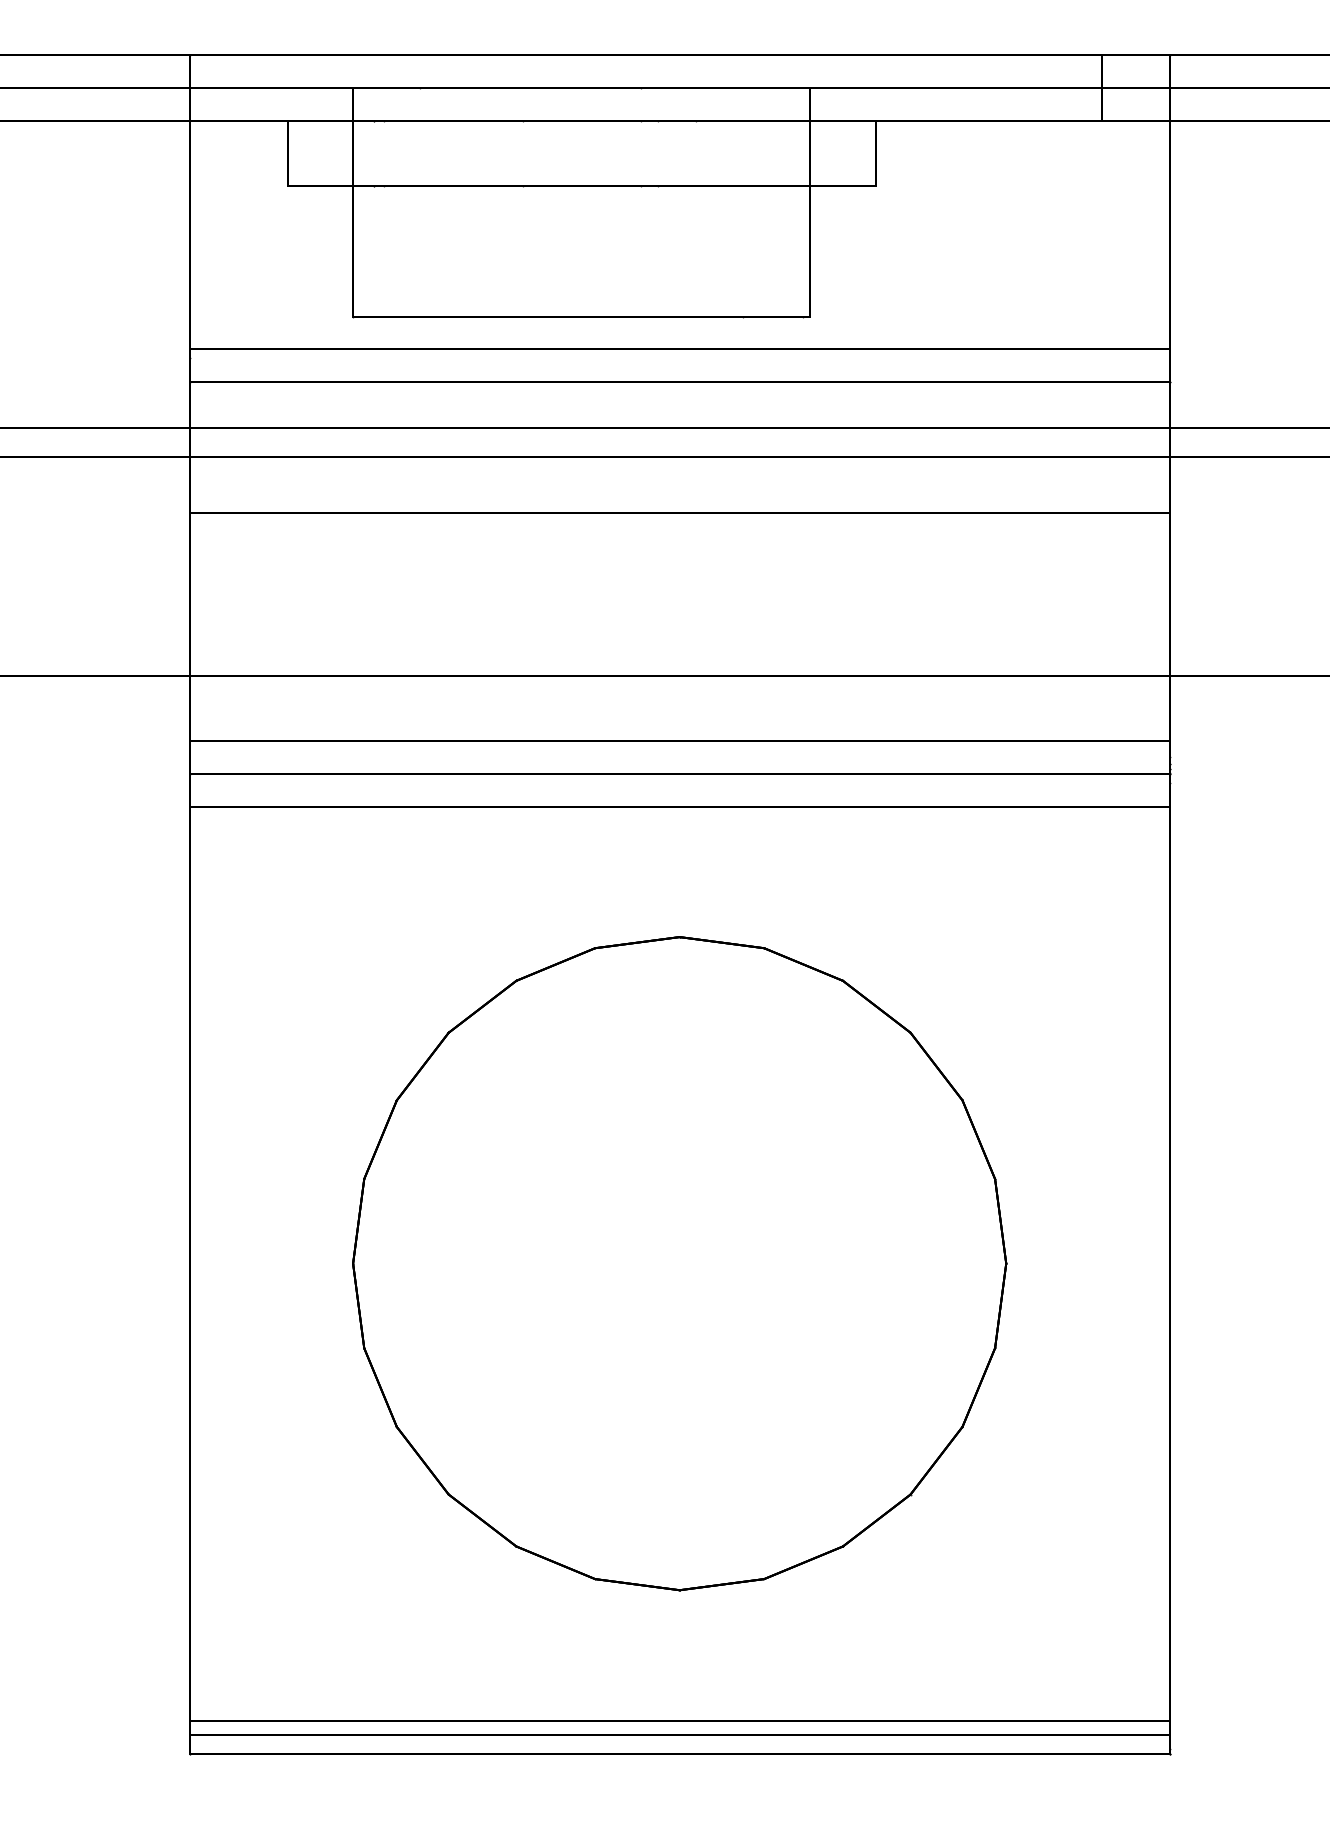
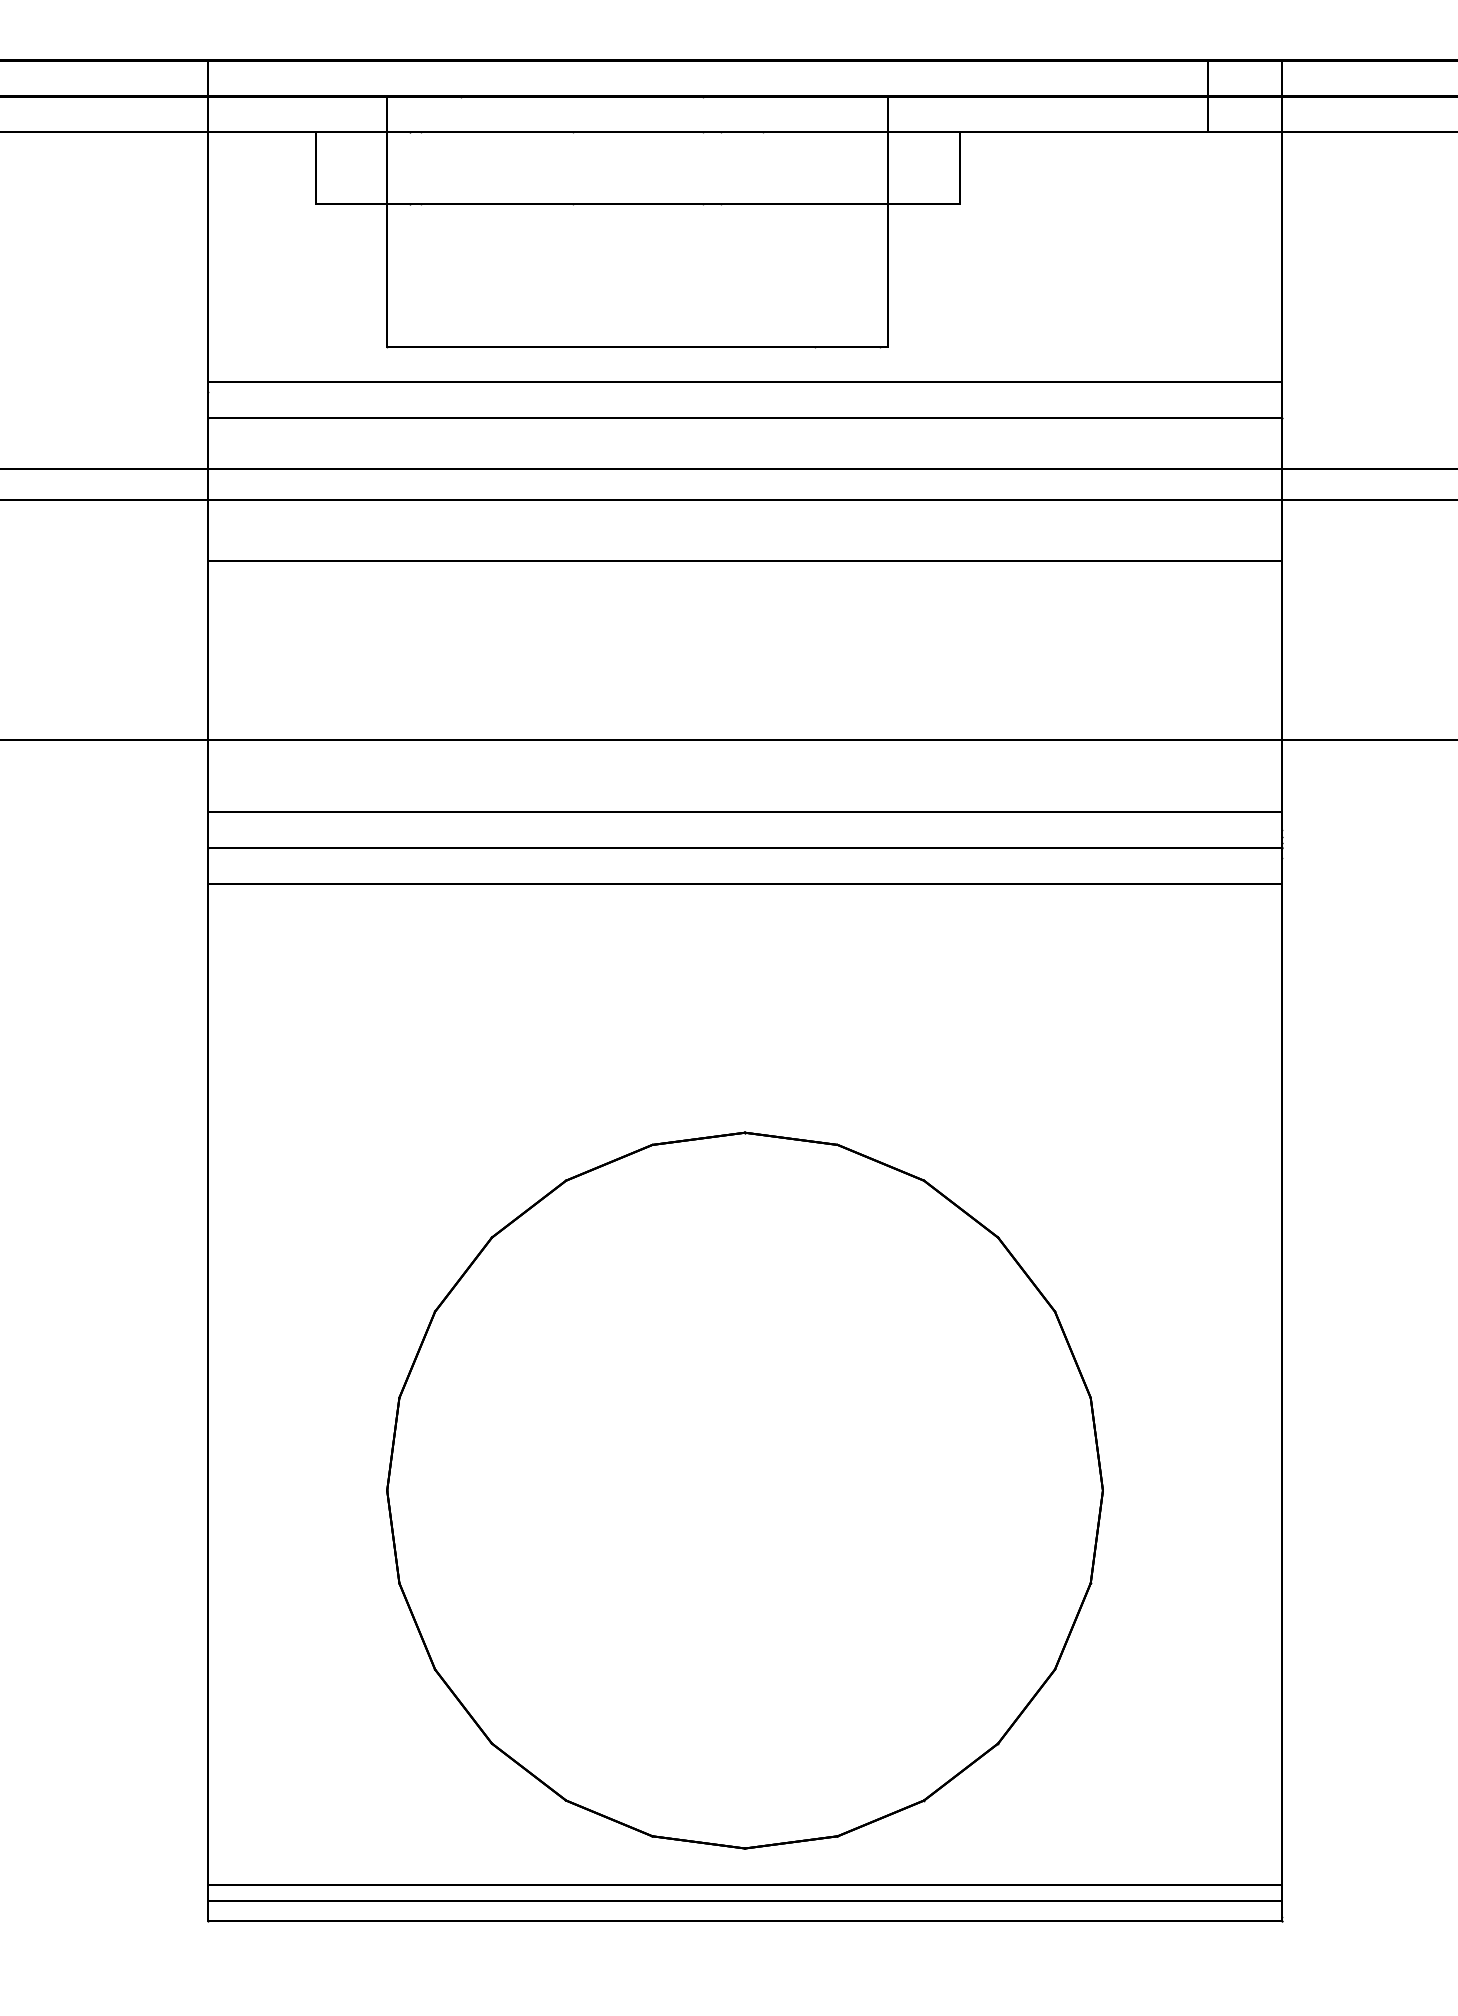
part: (679, 1263) -> (744, 1490), moved

